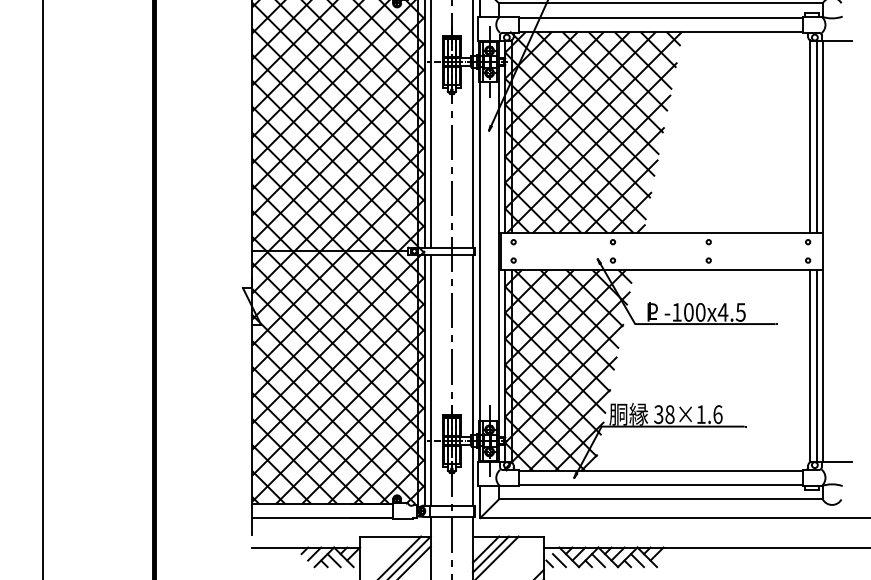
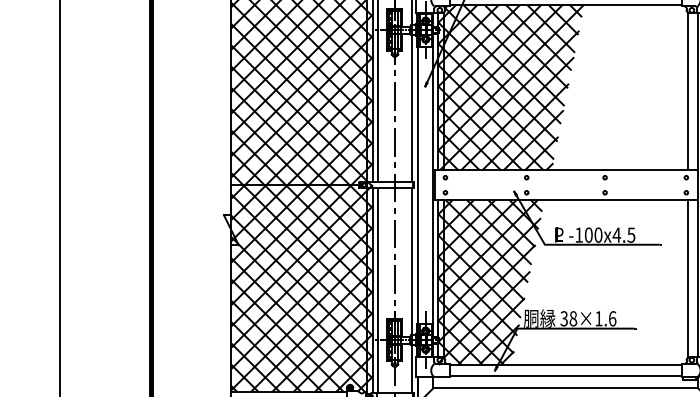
line: (817, 136) -> (694, 91), removed
line: (817, 365) -> (694, 278), removed

